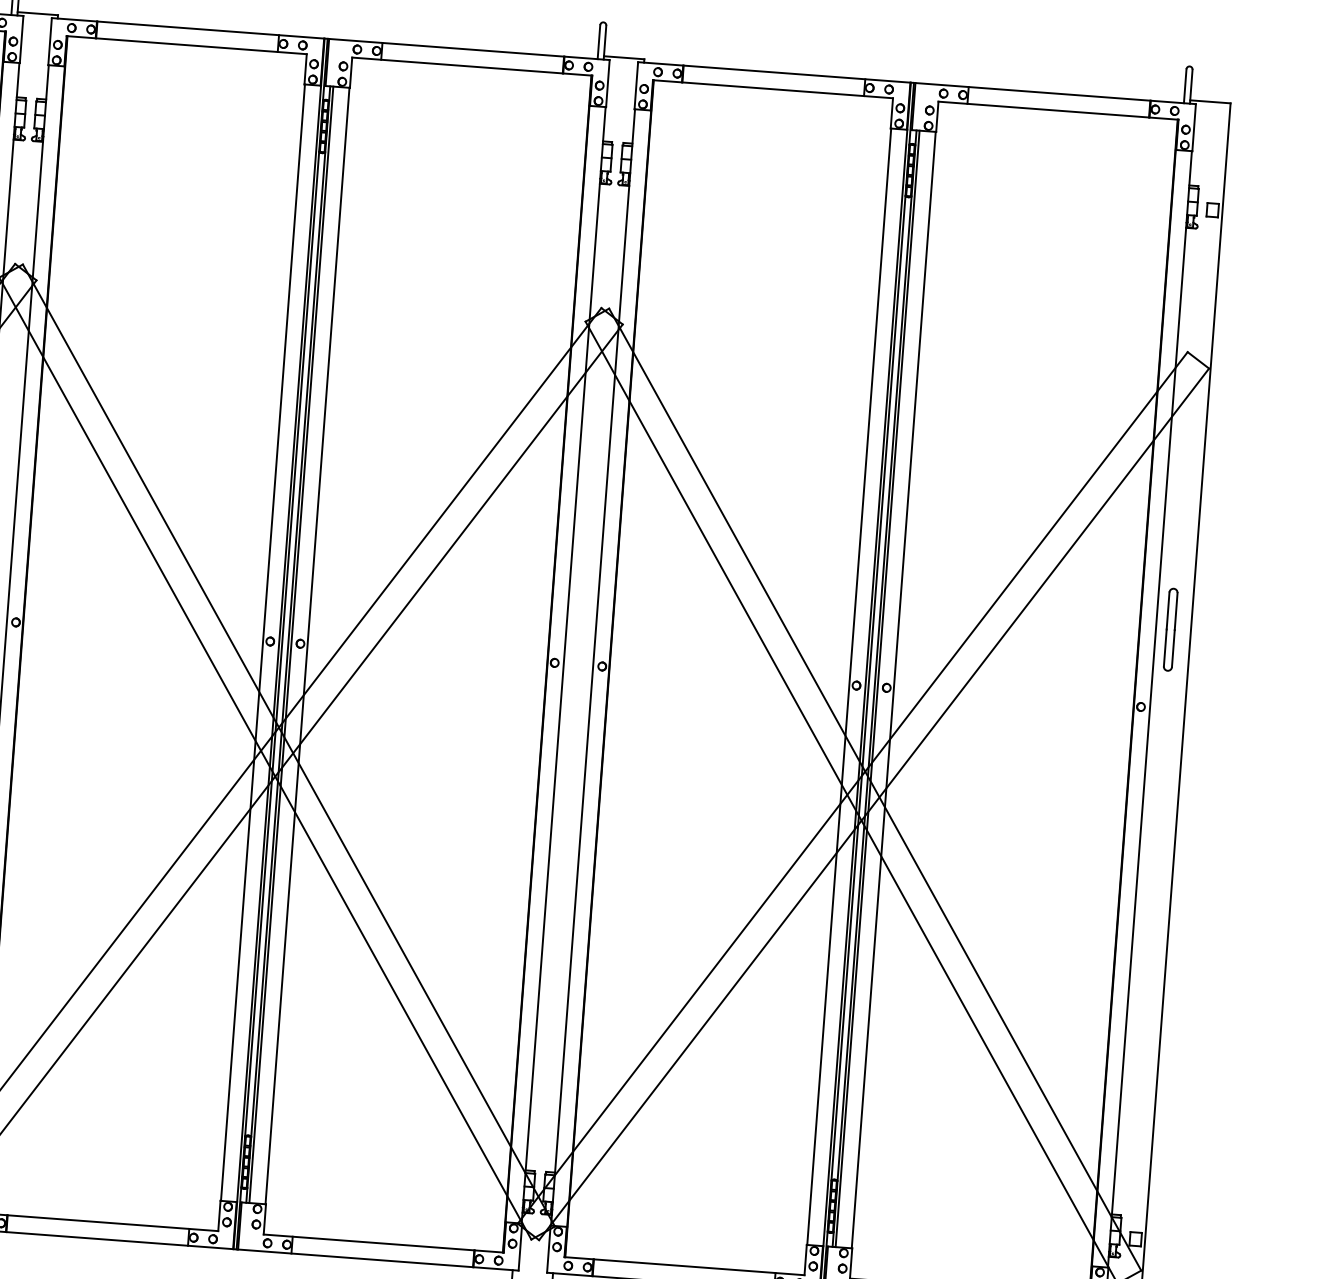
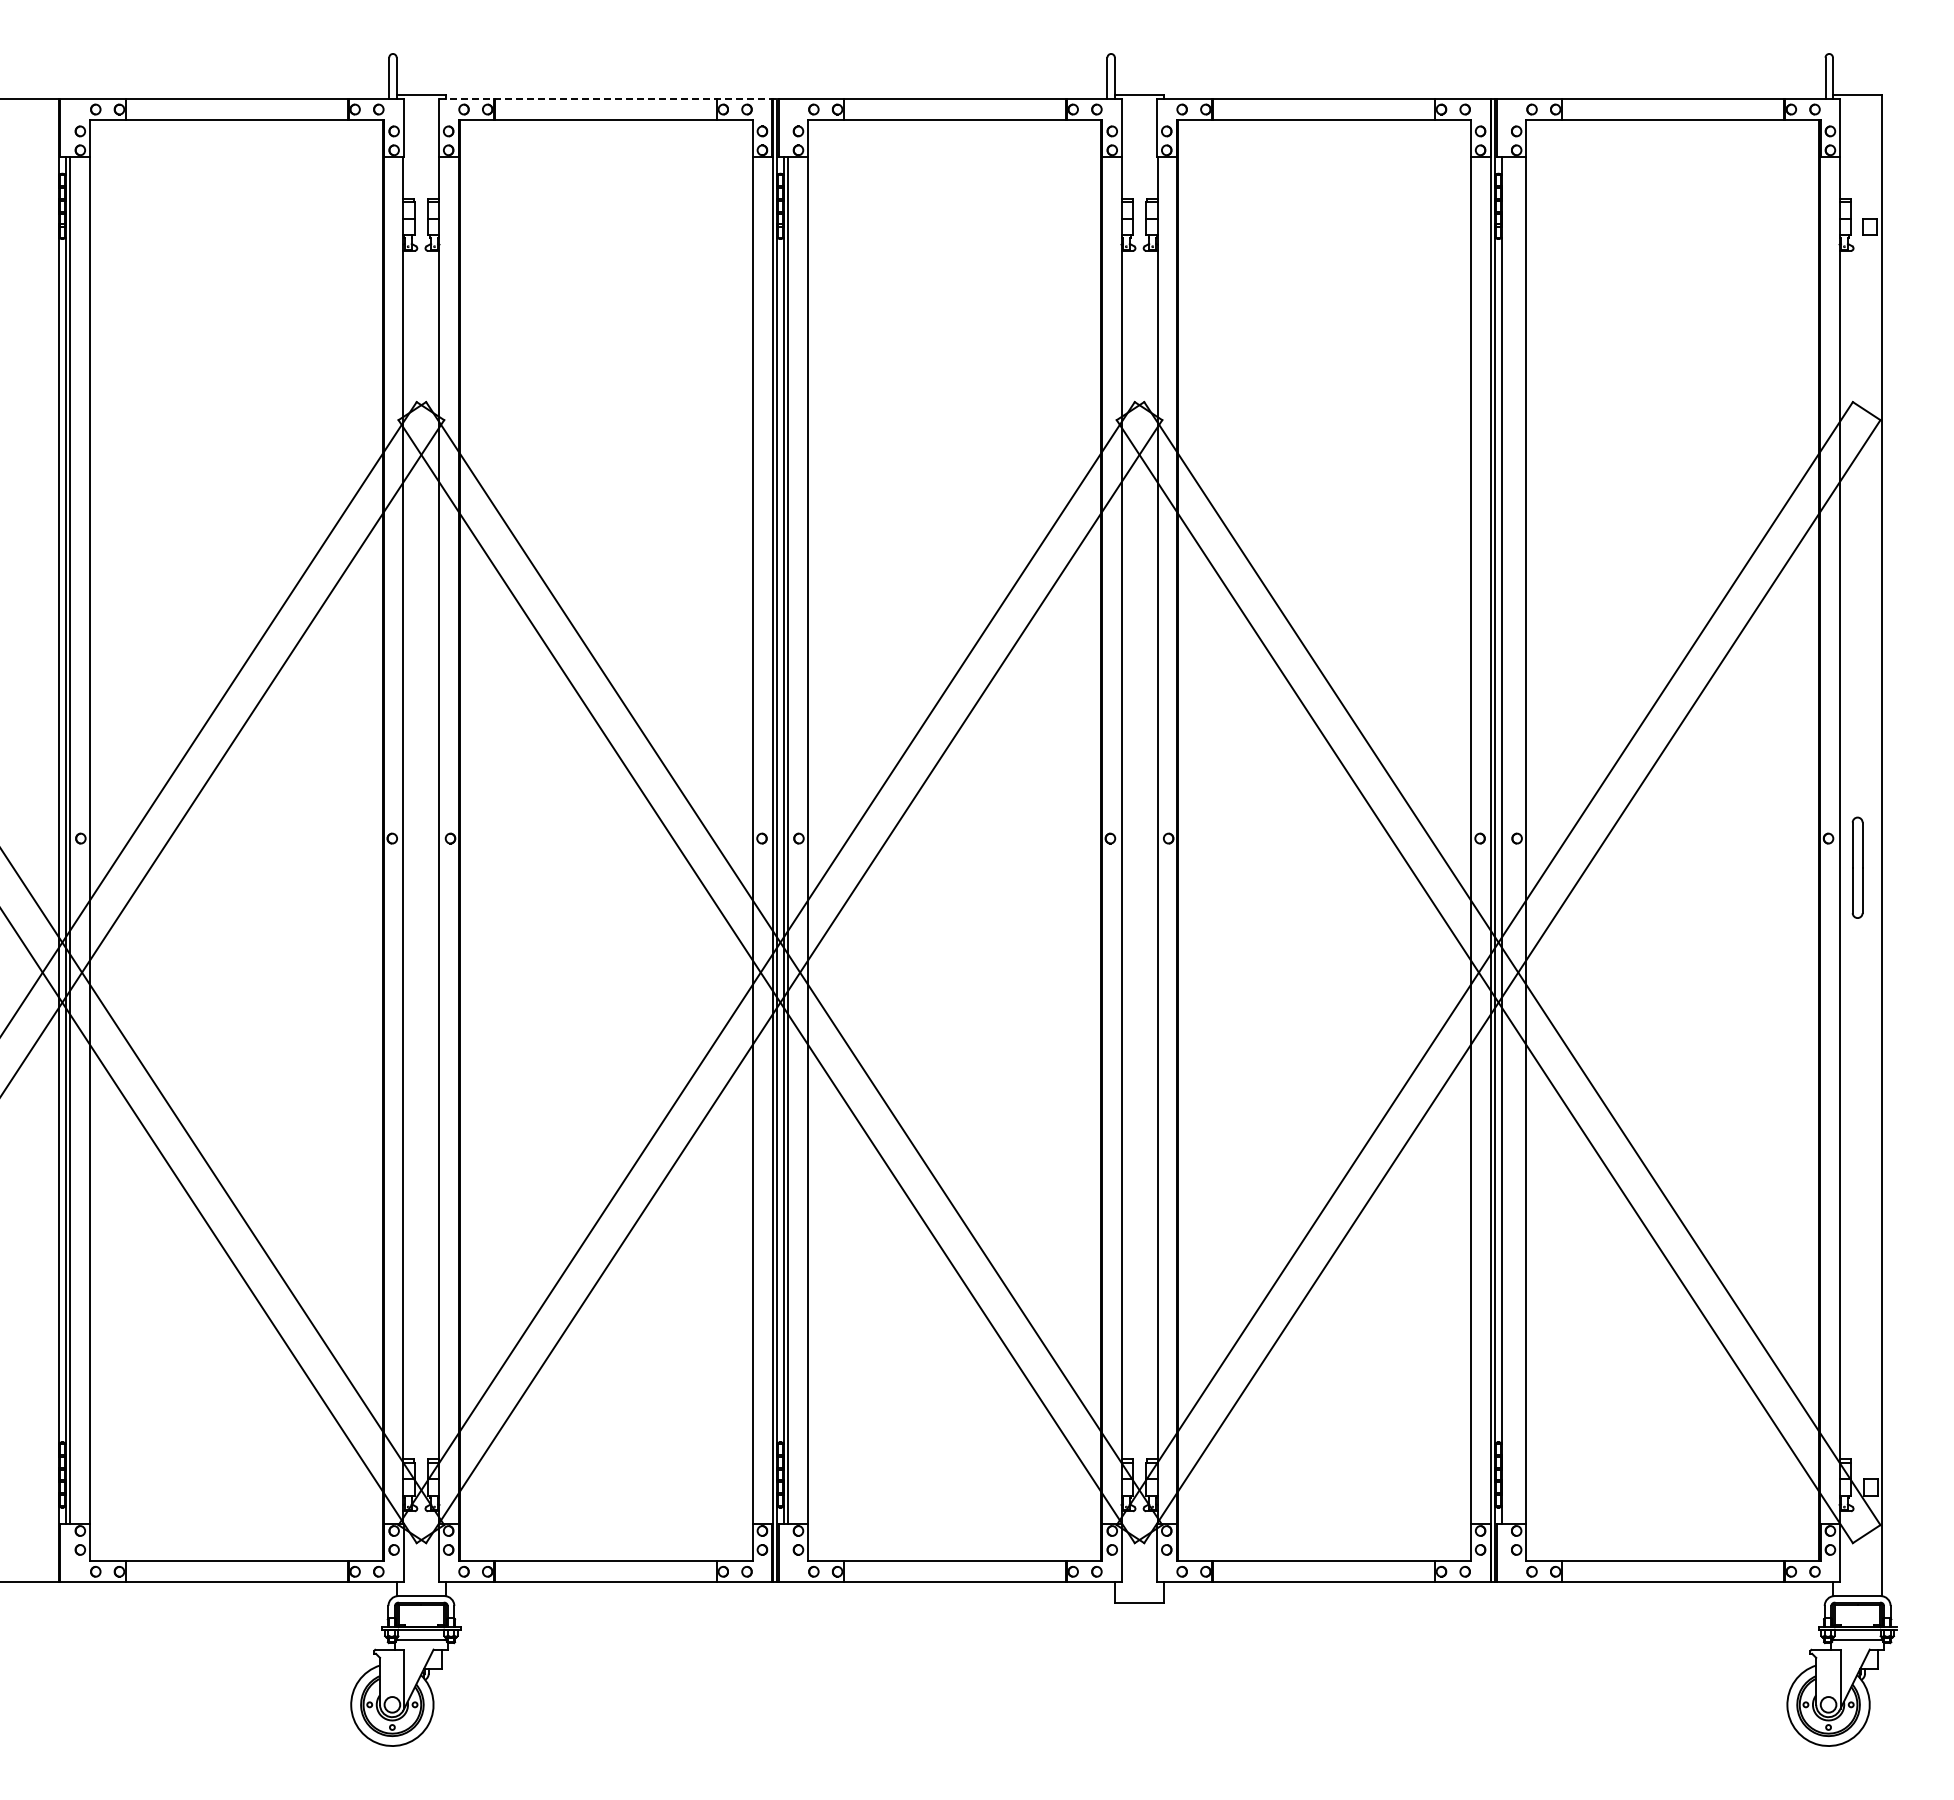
line: (189, 28) -> (607, 99), solid -> dashed
part: (1170, 629) -> (1857, 867), moved
line: (877, 688) -> (1506, 840), removed

